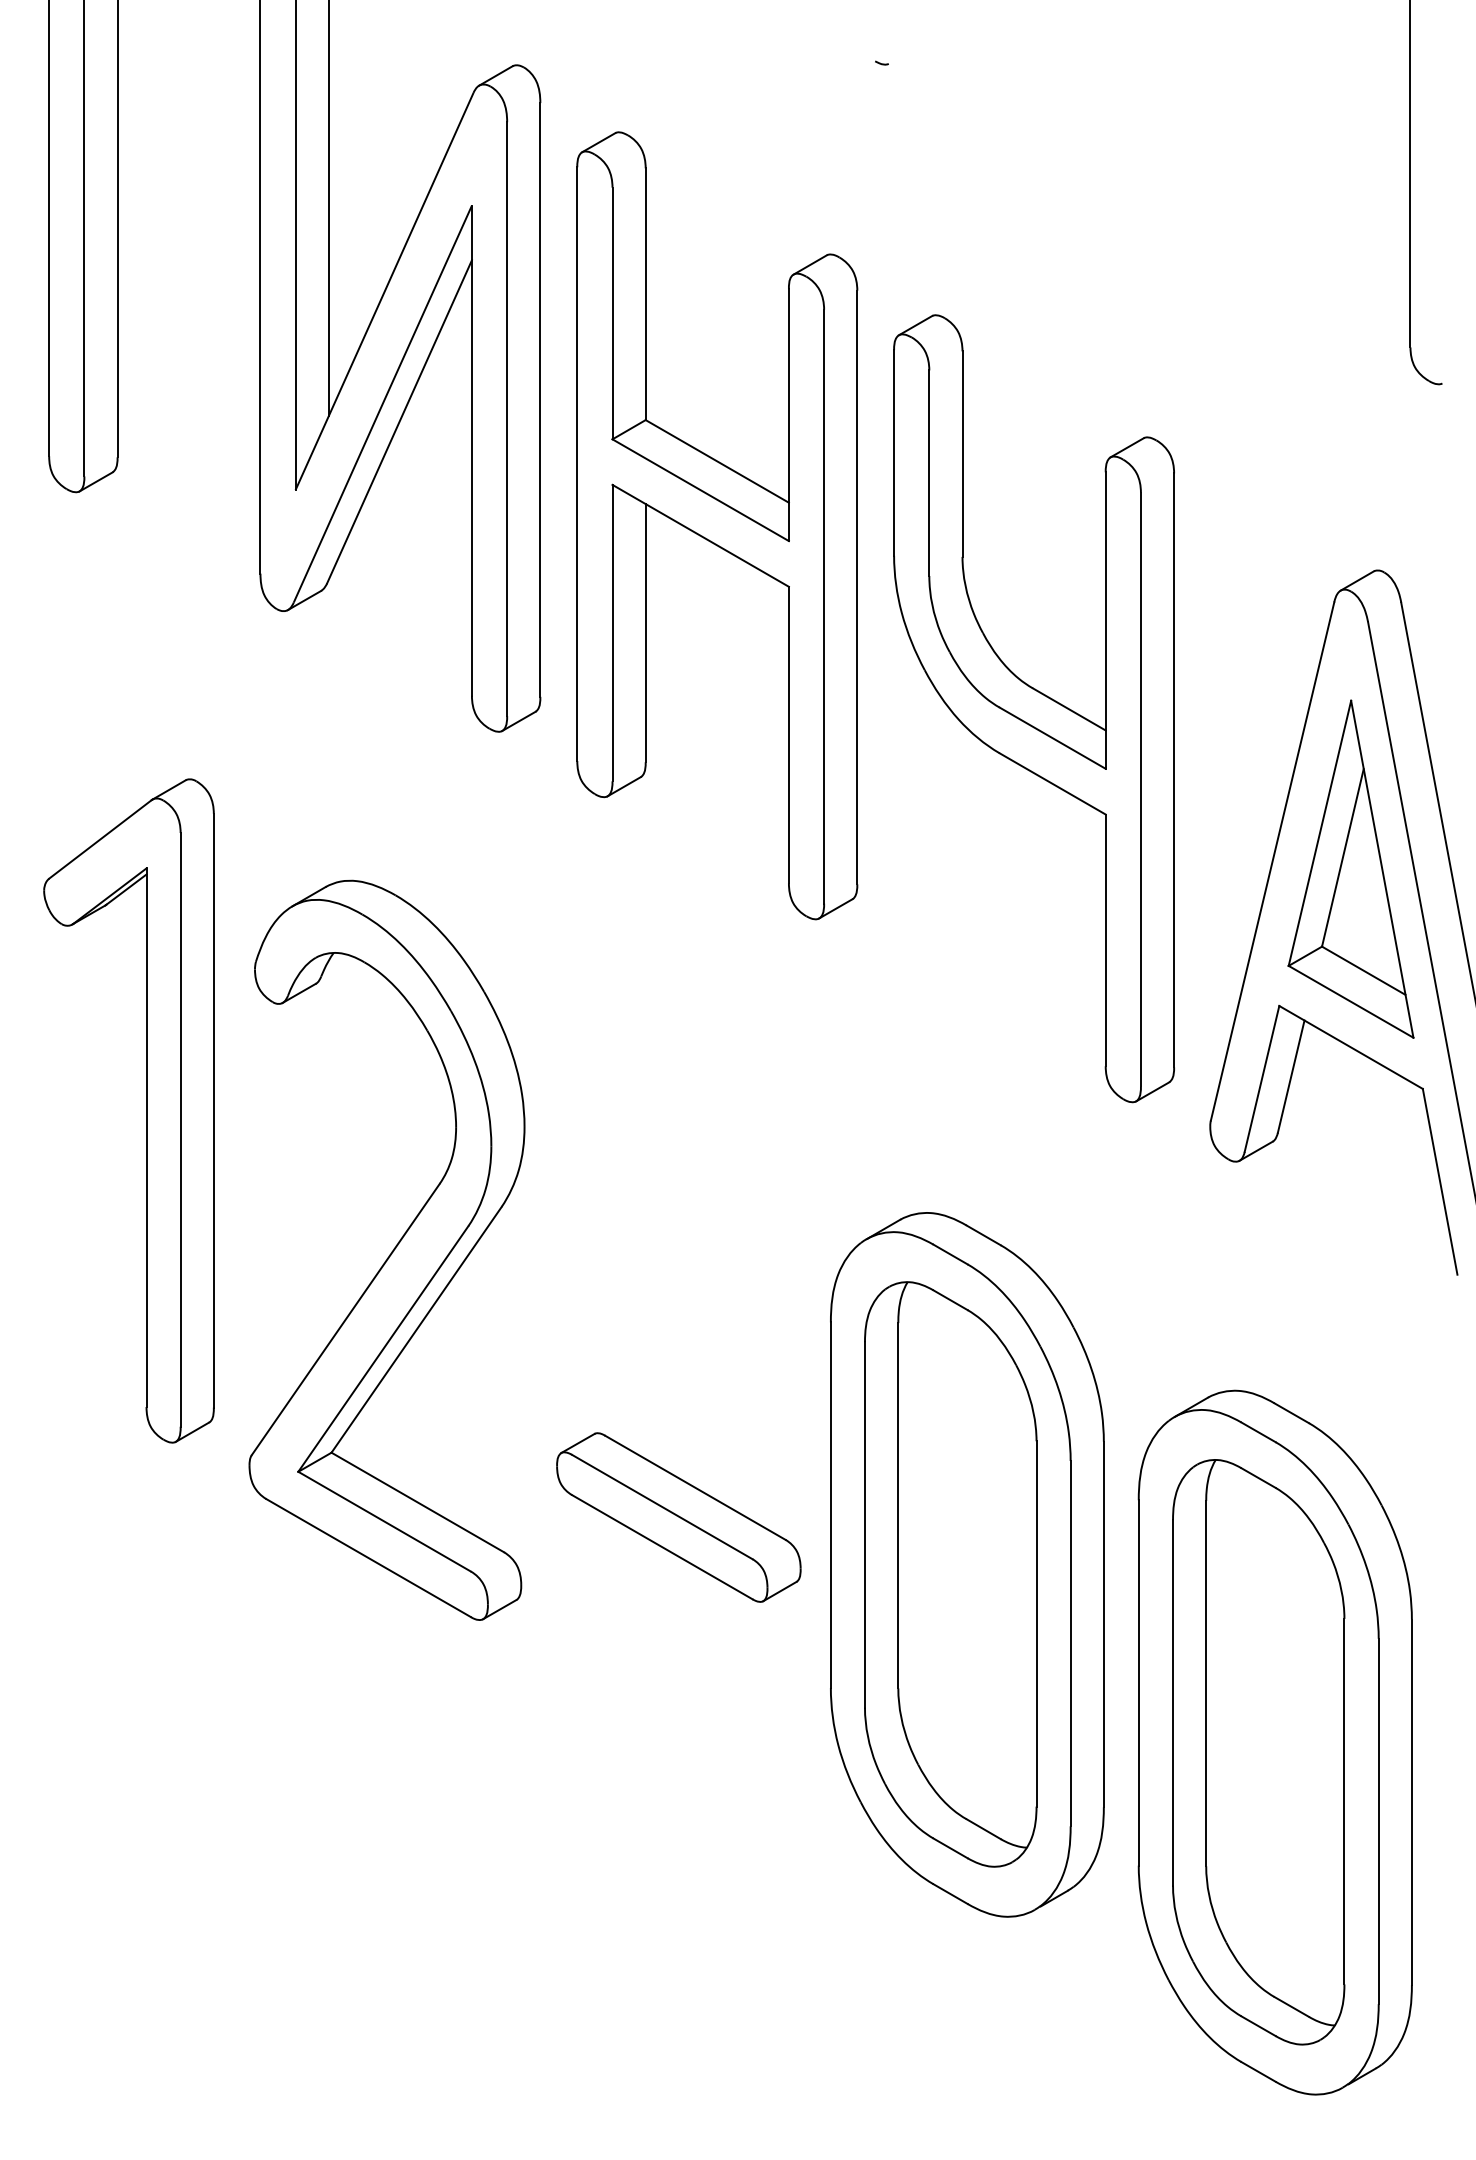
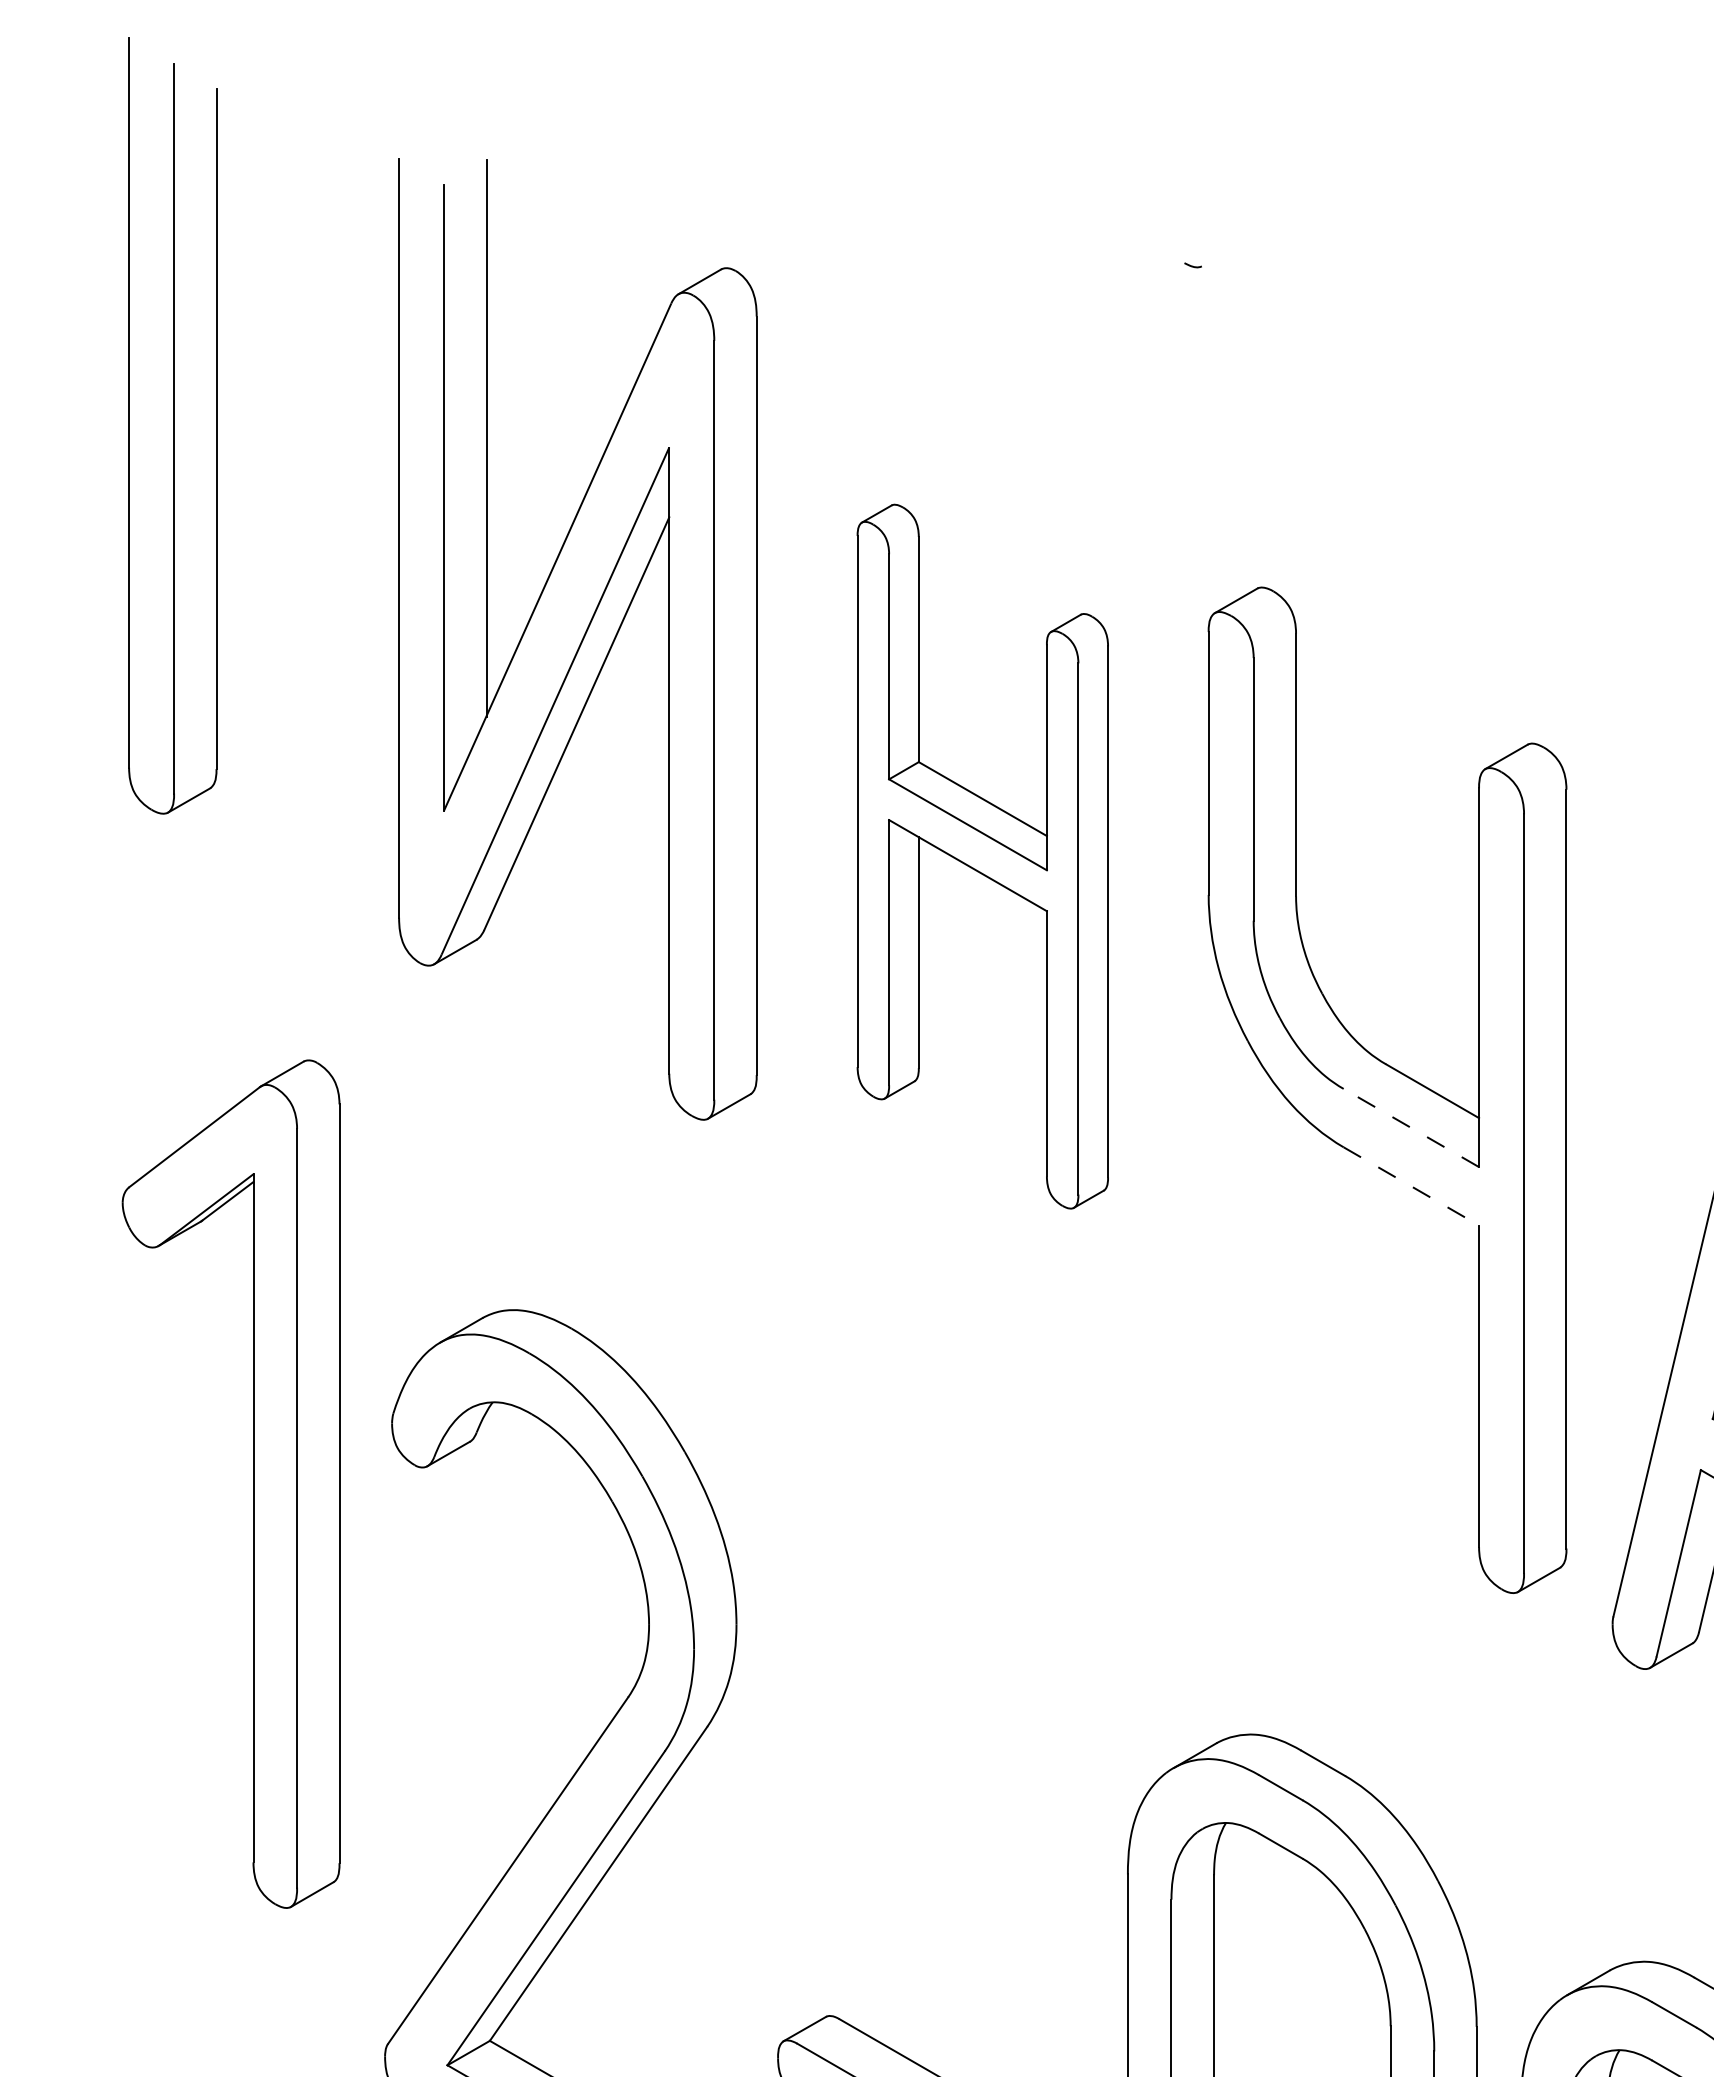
part: (717, 525) -> (983, 856), size x0.7
line: (1052, 737) -> (1411, 1127), solid -> dashed
line: (1053, 784) -> (1412, 1187), solid -> dashed
part: (146, 1110) -> (253, 1483), moved

